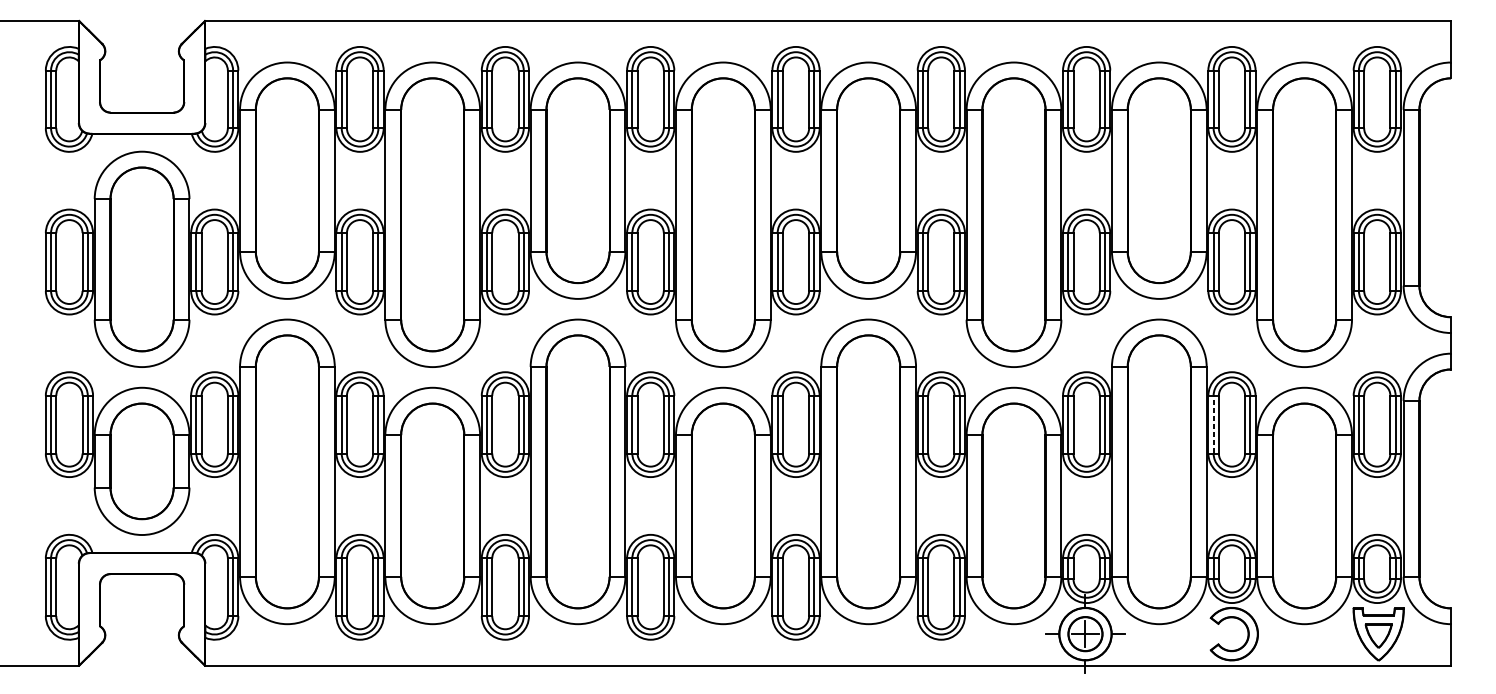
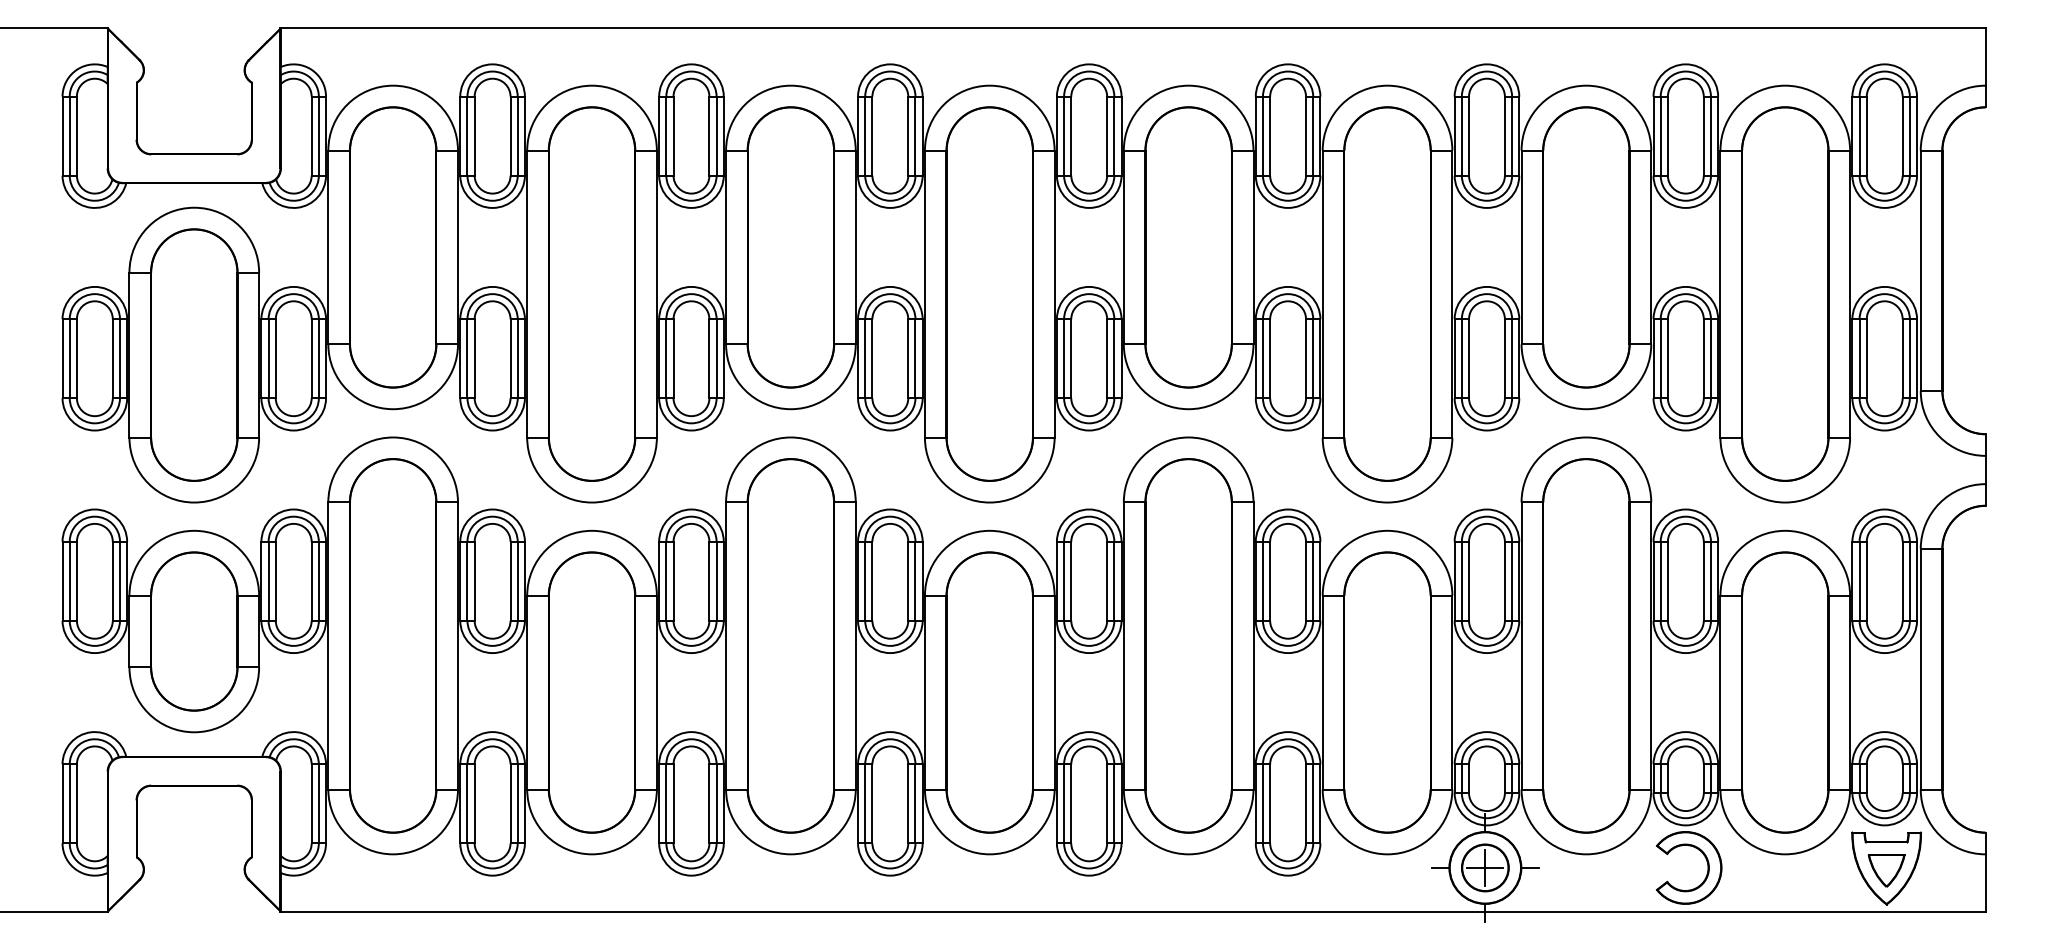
line: (1213, 424) -> (1660, 580), dashed -> solid

